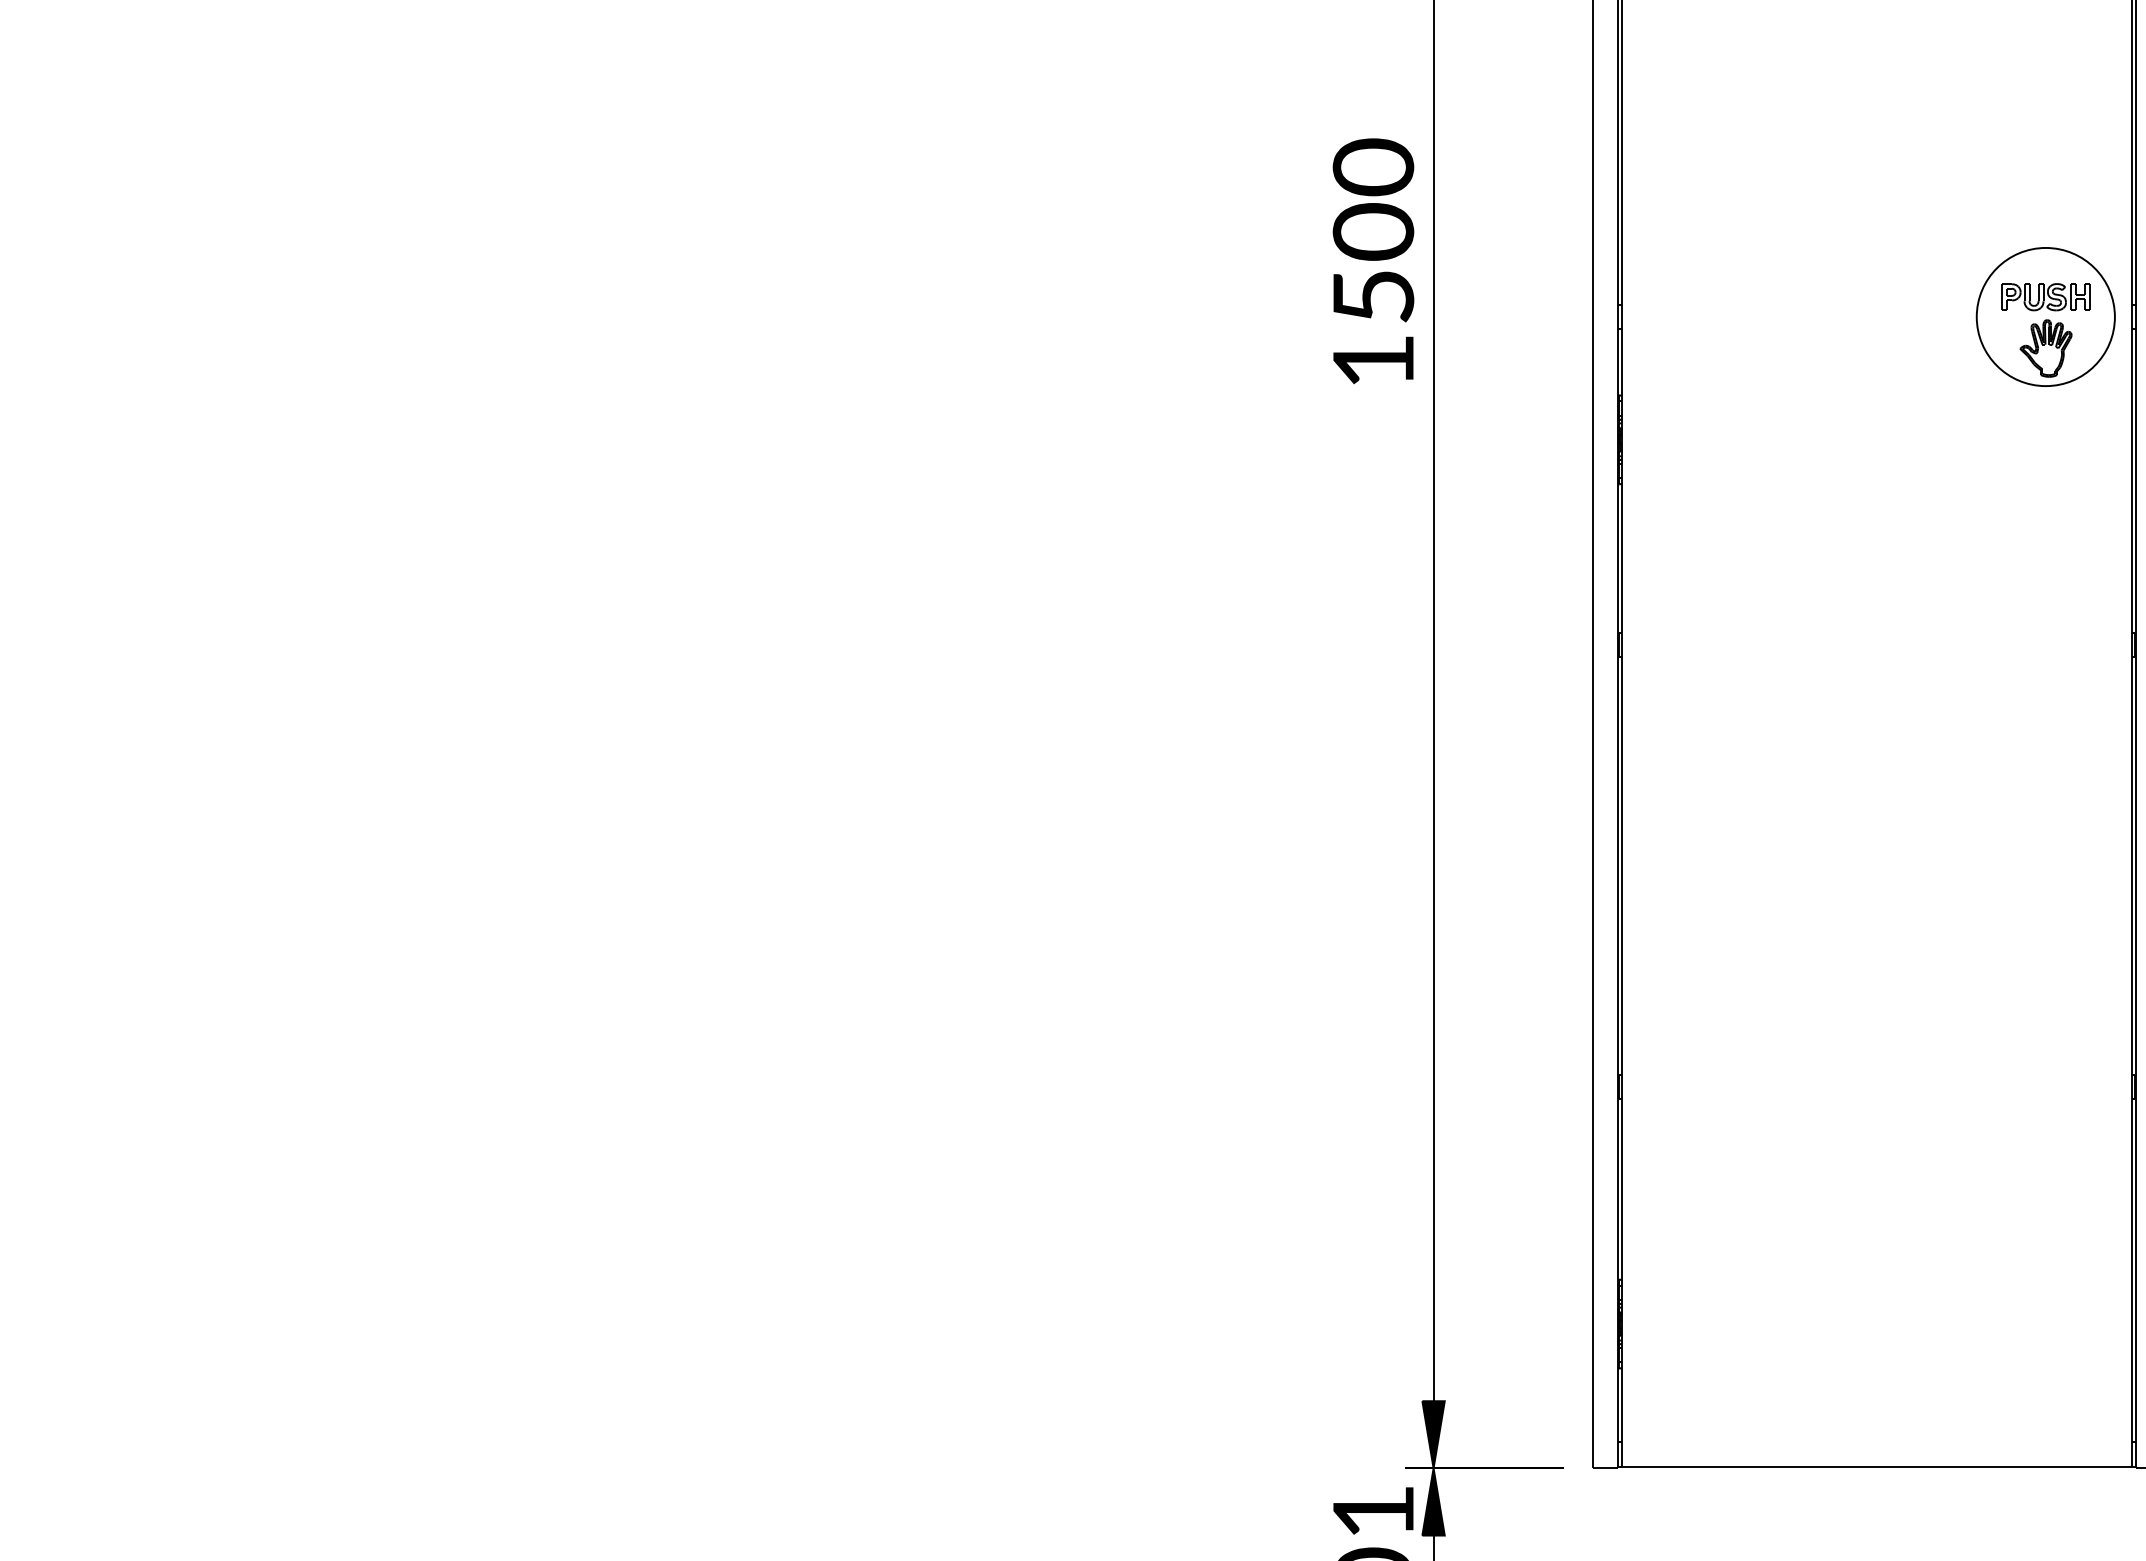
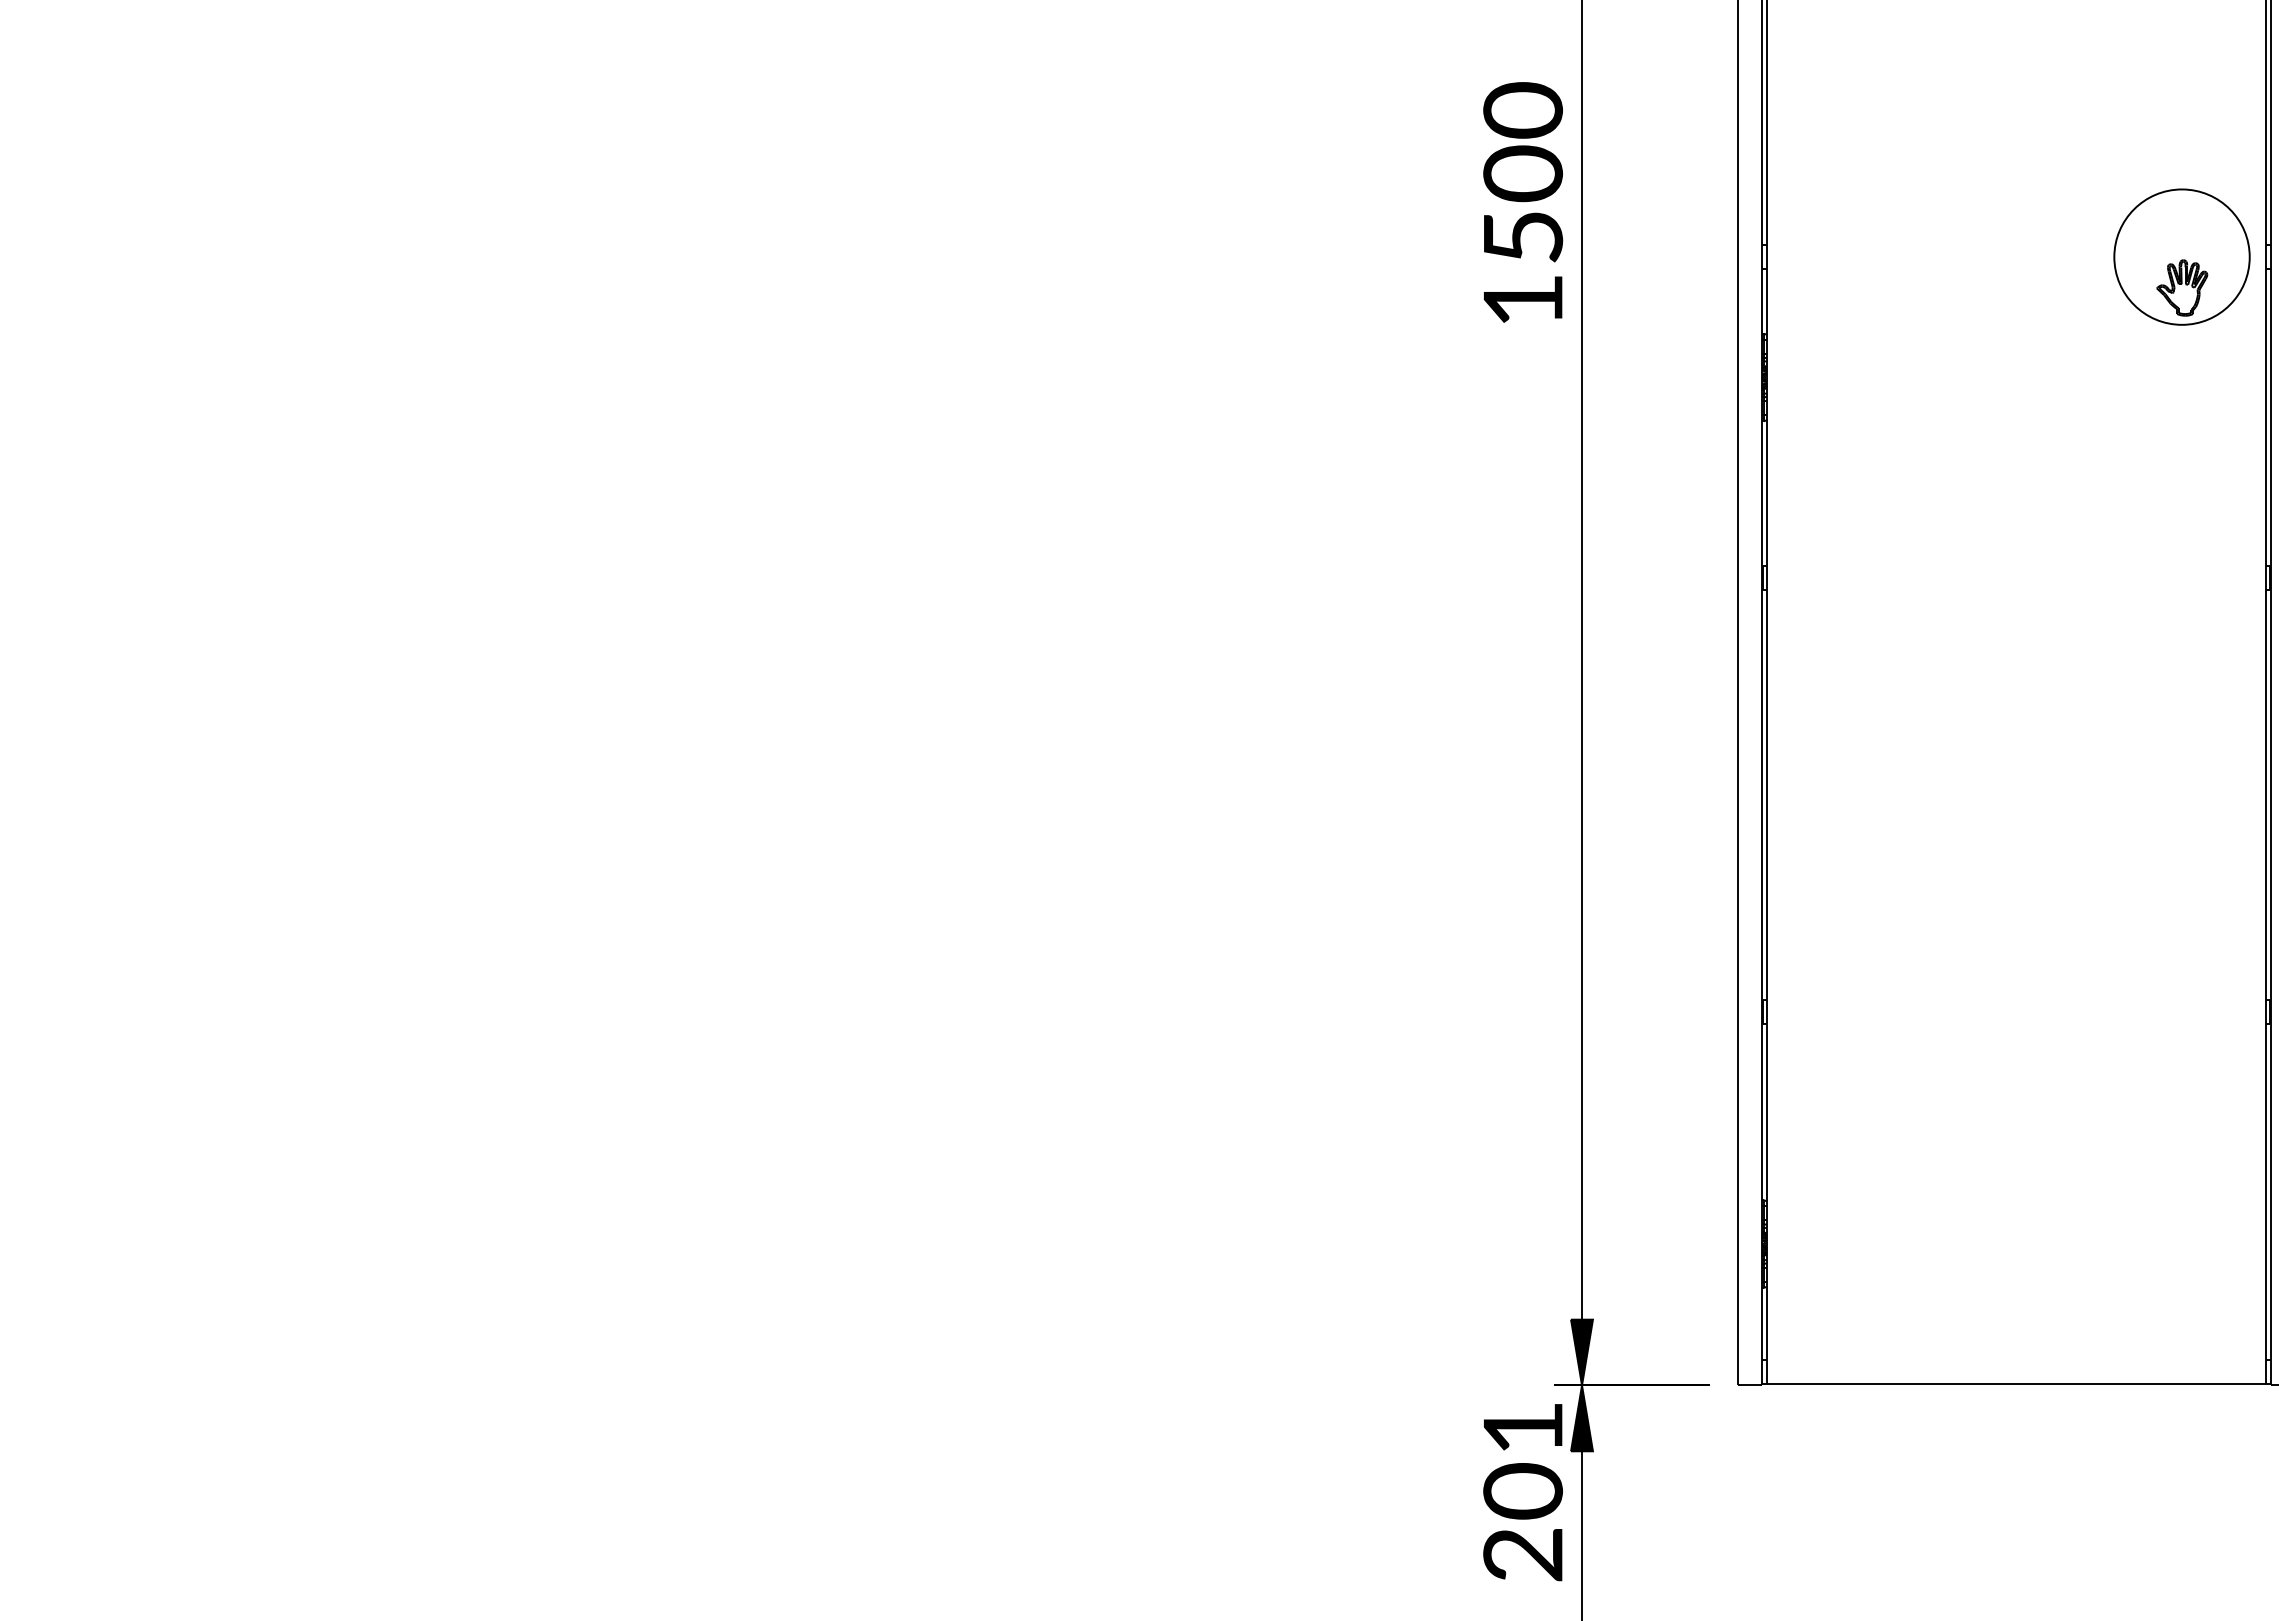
part: (2045, 296) -> (2181, 237), removed

